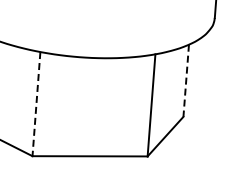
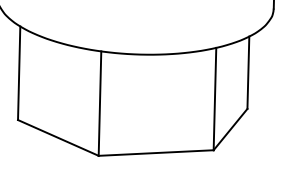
line: (186, 81) -> (248, 73), dashed -> solid
line: (35, 104) -> (99, 104), dashed -> solid

